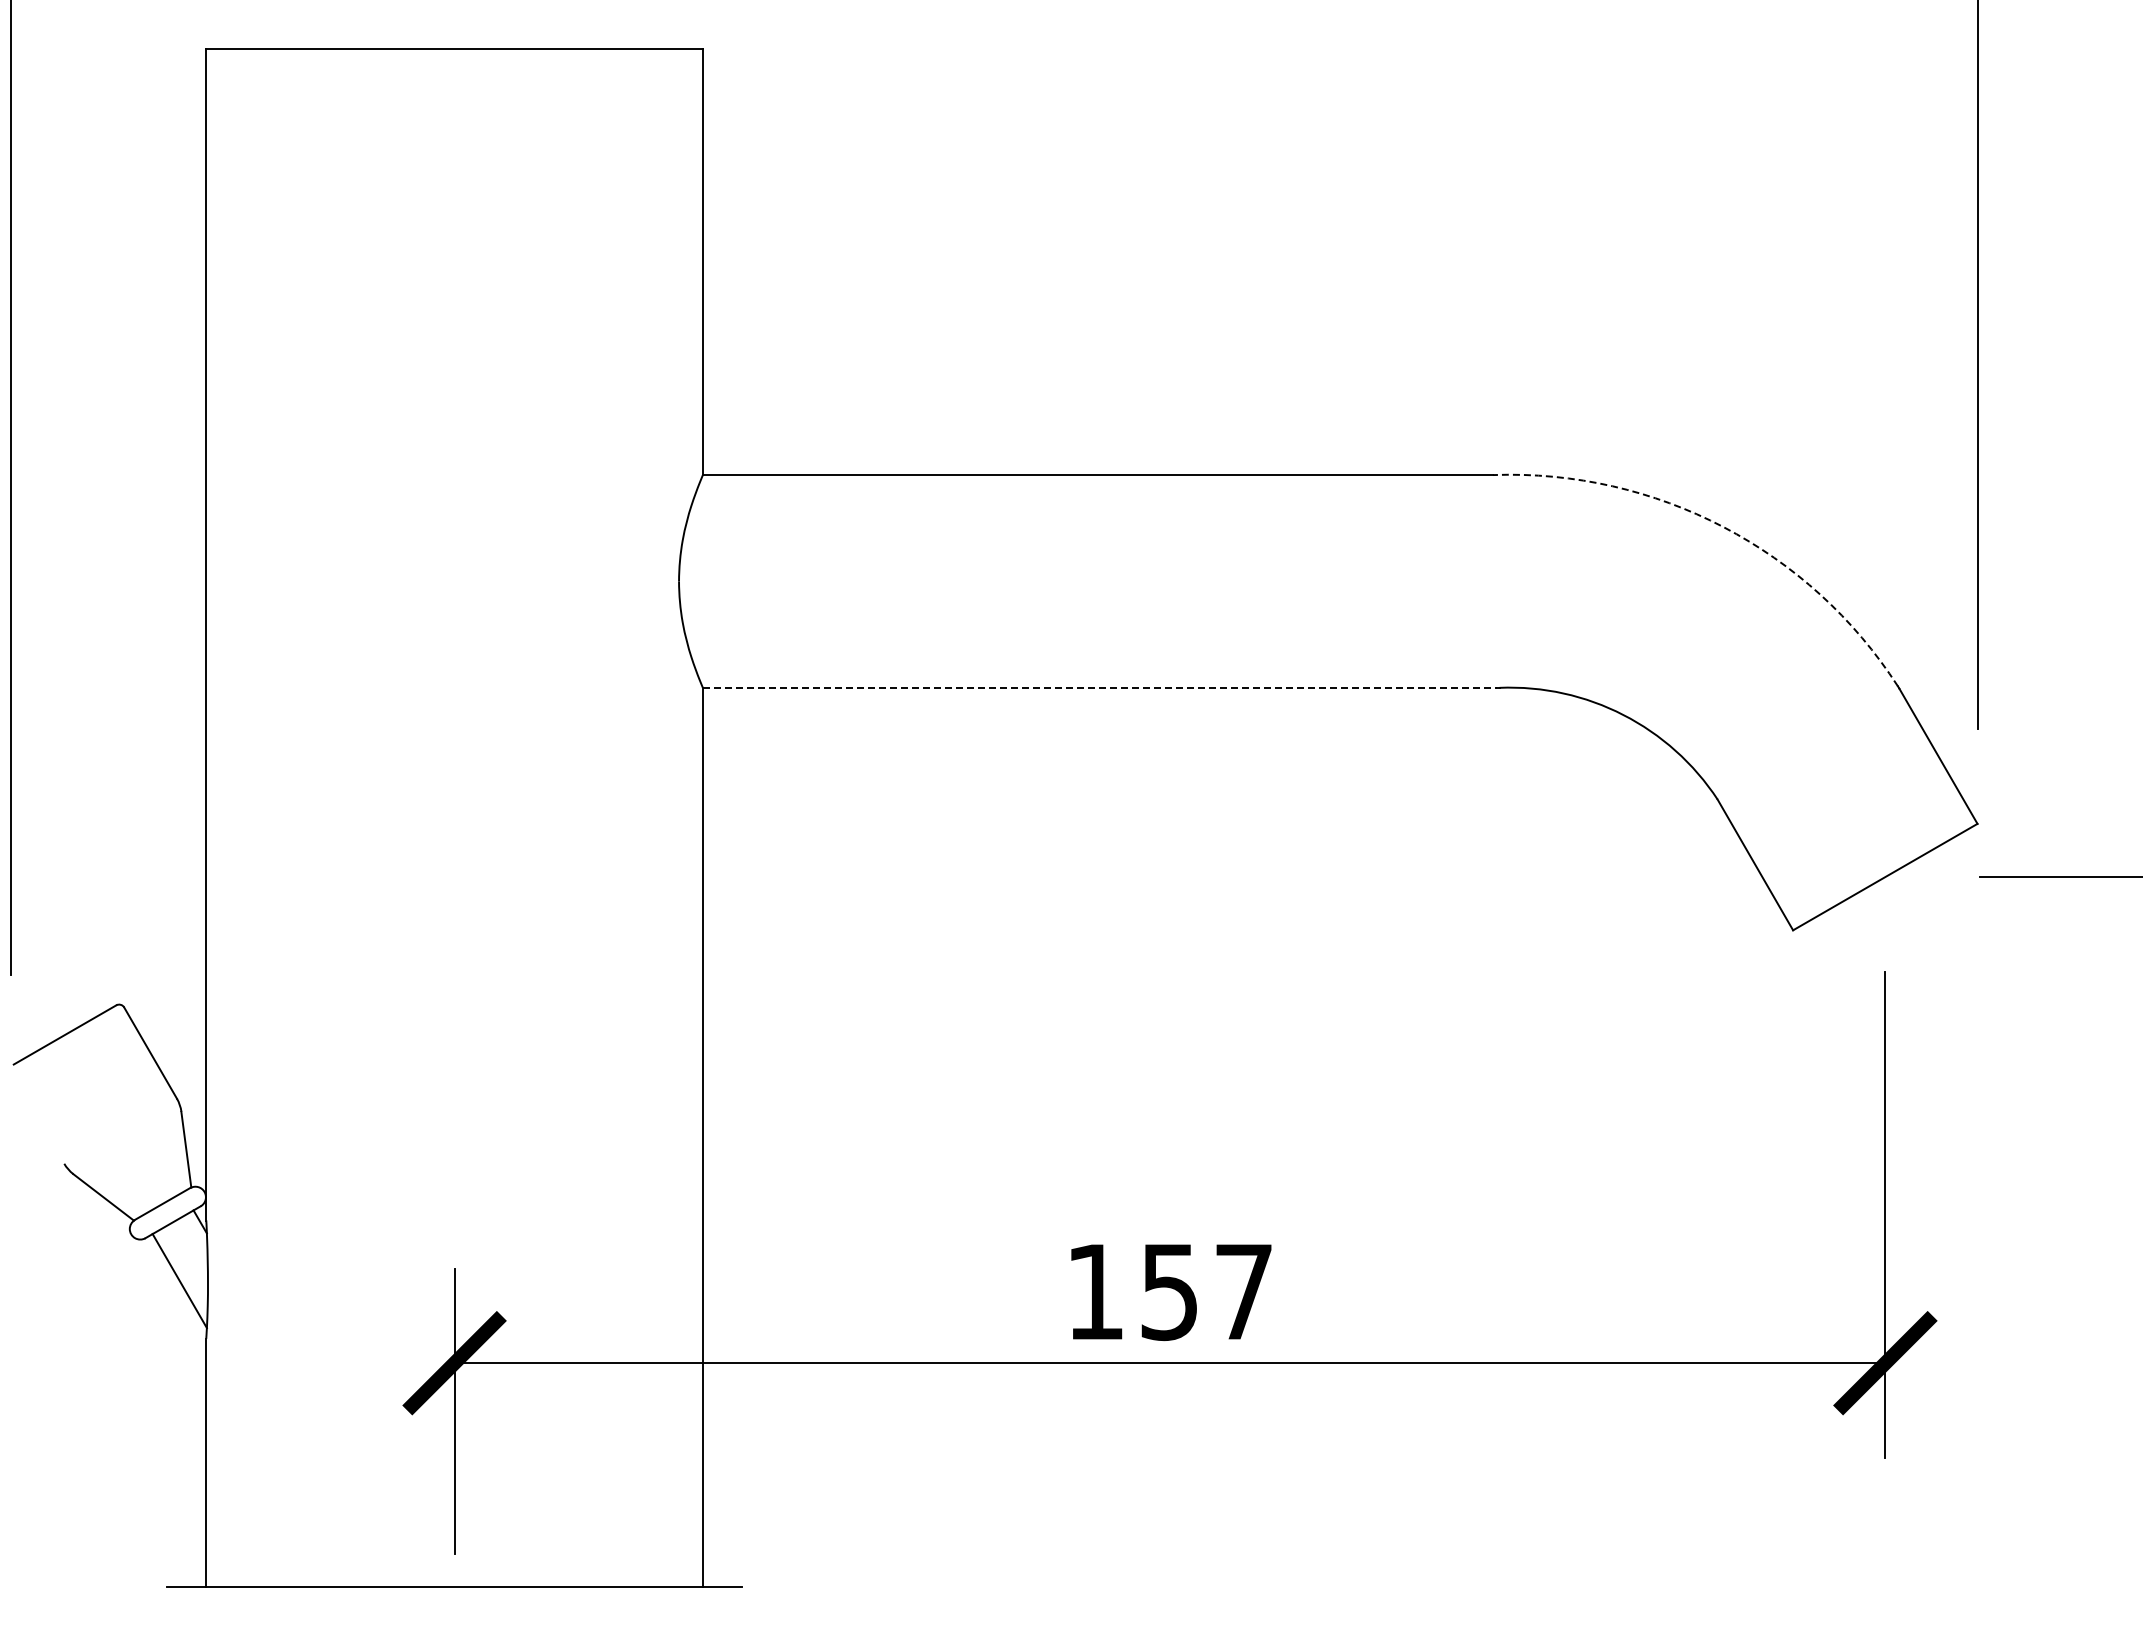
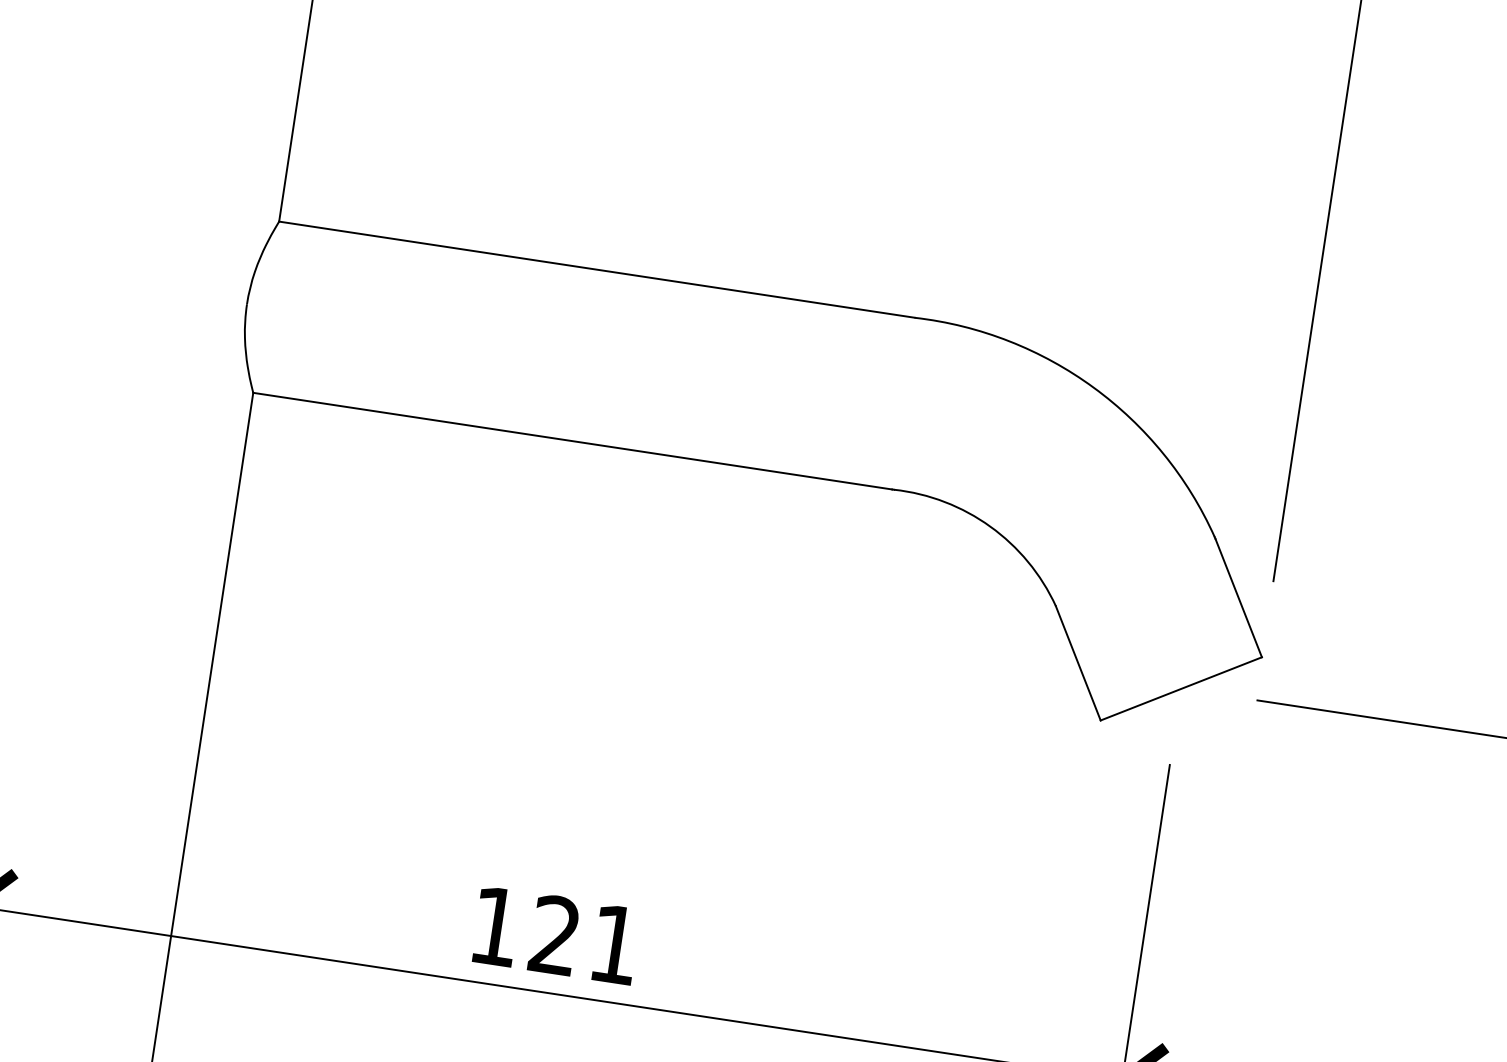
arc: (1723, 527) -> (1093, 388), dashed -> solid
line: (1100, 687) -> (573, 440), dashed -> solid
text: (1206, 1292) -> (584, 940), 157 -> 121

